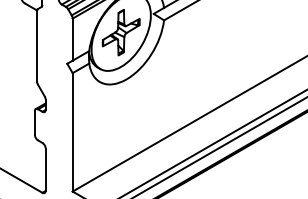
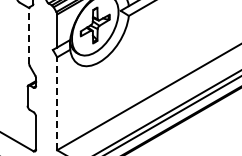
line: (37, 46) -> (29, 36), solid -> dashed
line: (73, 131) -> (57, 103), solid -> dashed

